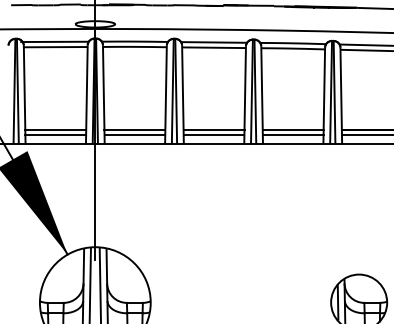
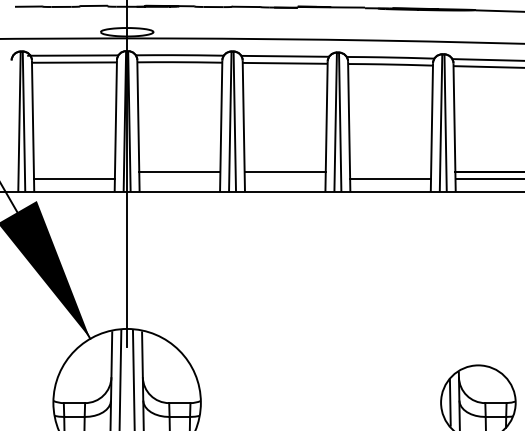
line: (55, 129) -> (74, 172), removed
line: (292, 129) -> (389, 172), removed
line: (134, 134) -> (179, 178), removed
line: (213, 134) -> (284, 178), removed

